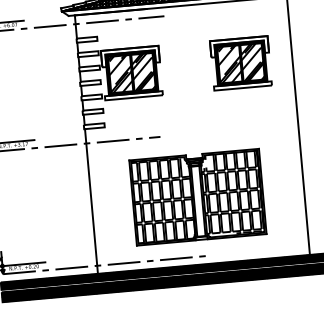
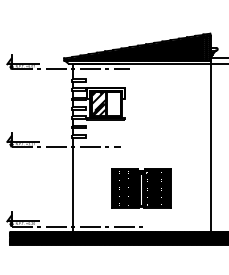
part: (239, 62) -> (176, 103), removed
hatch: (143, 72) -> (113, 104), removed
part: (197, 196) -> (141, 187), size x0.7

